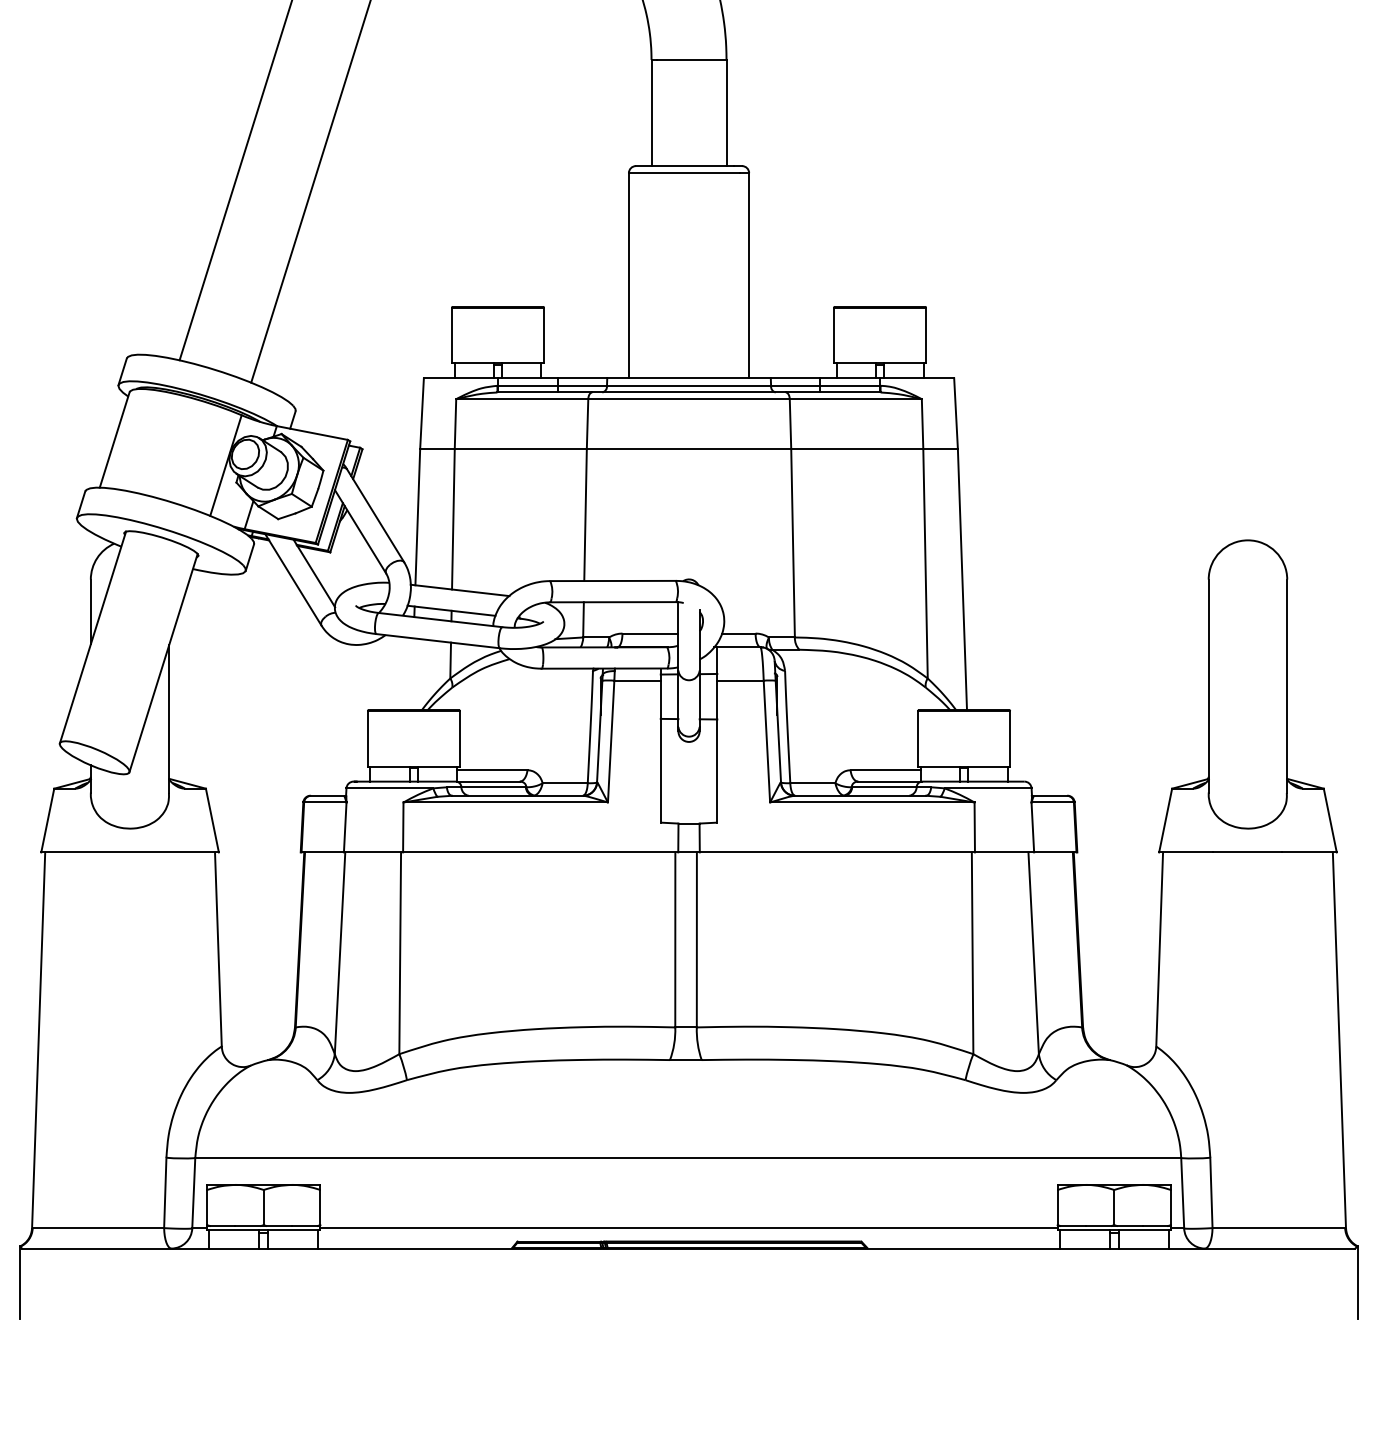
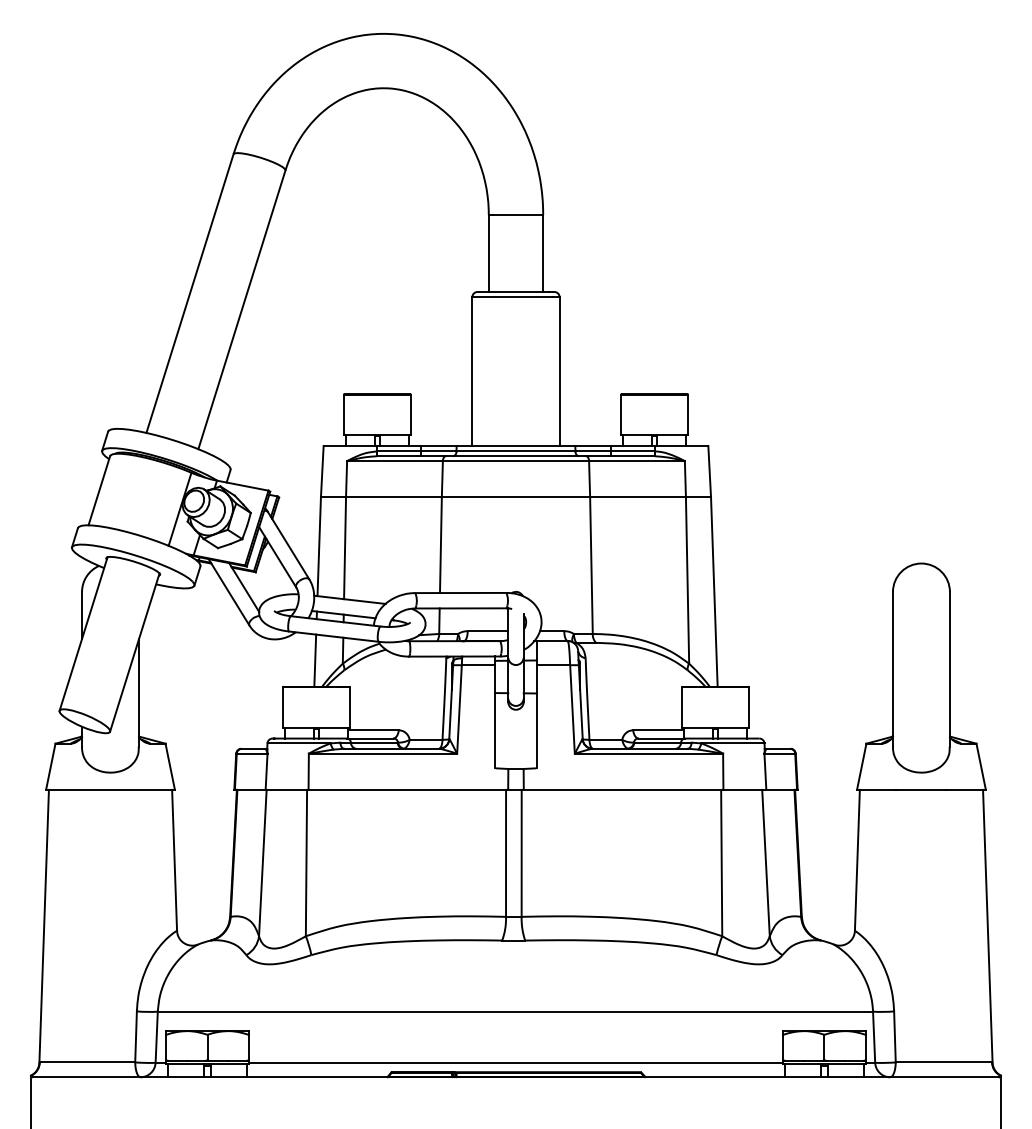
line: (412, 674) -> (315, 660), added

